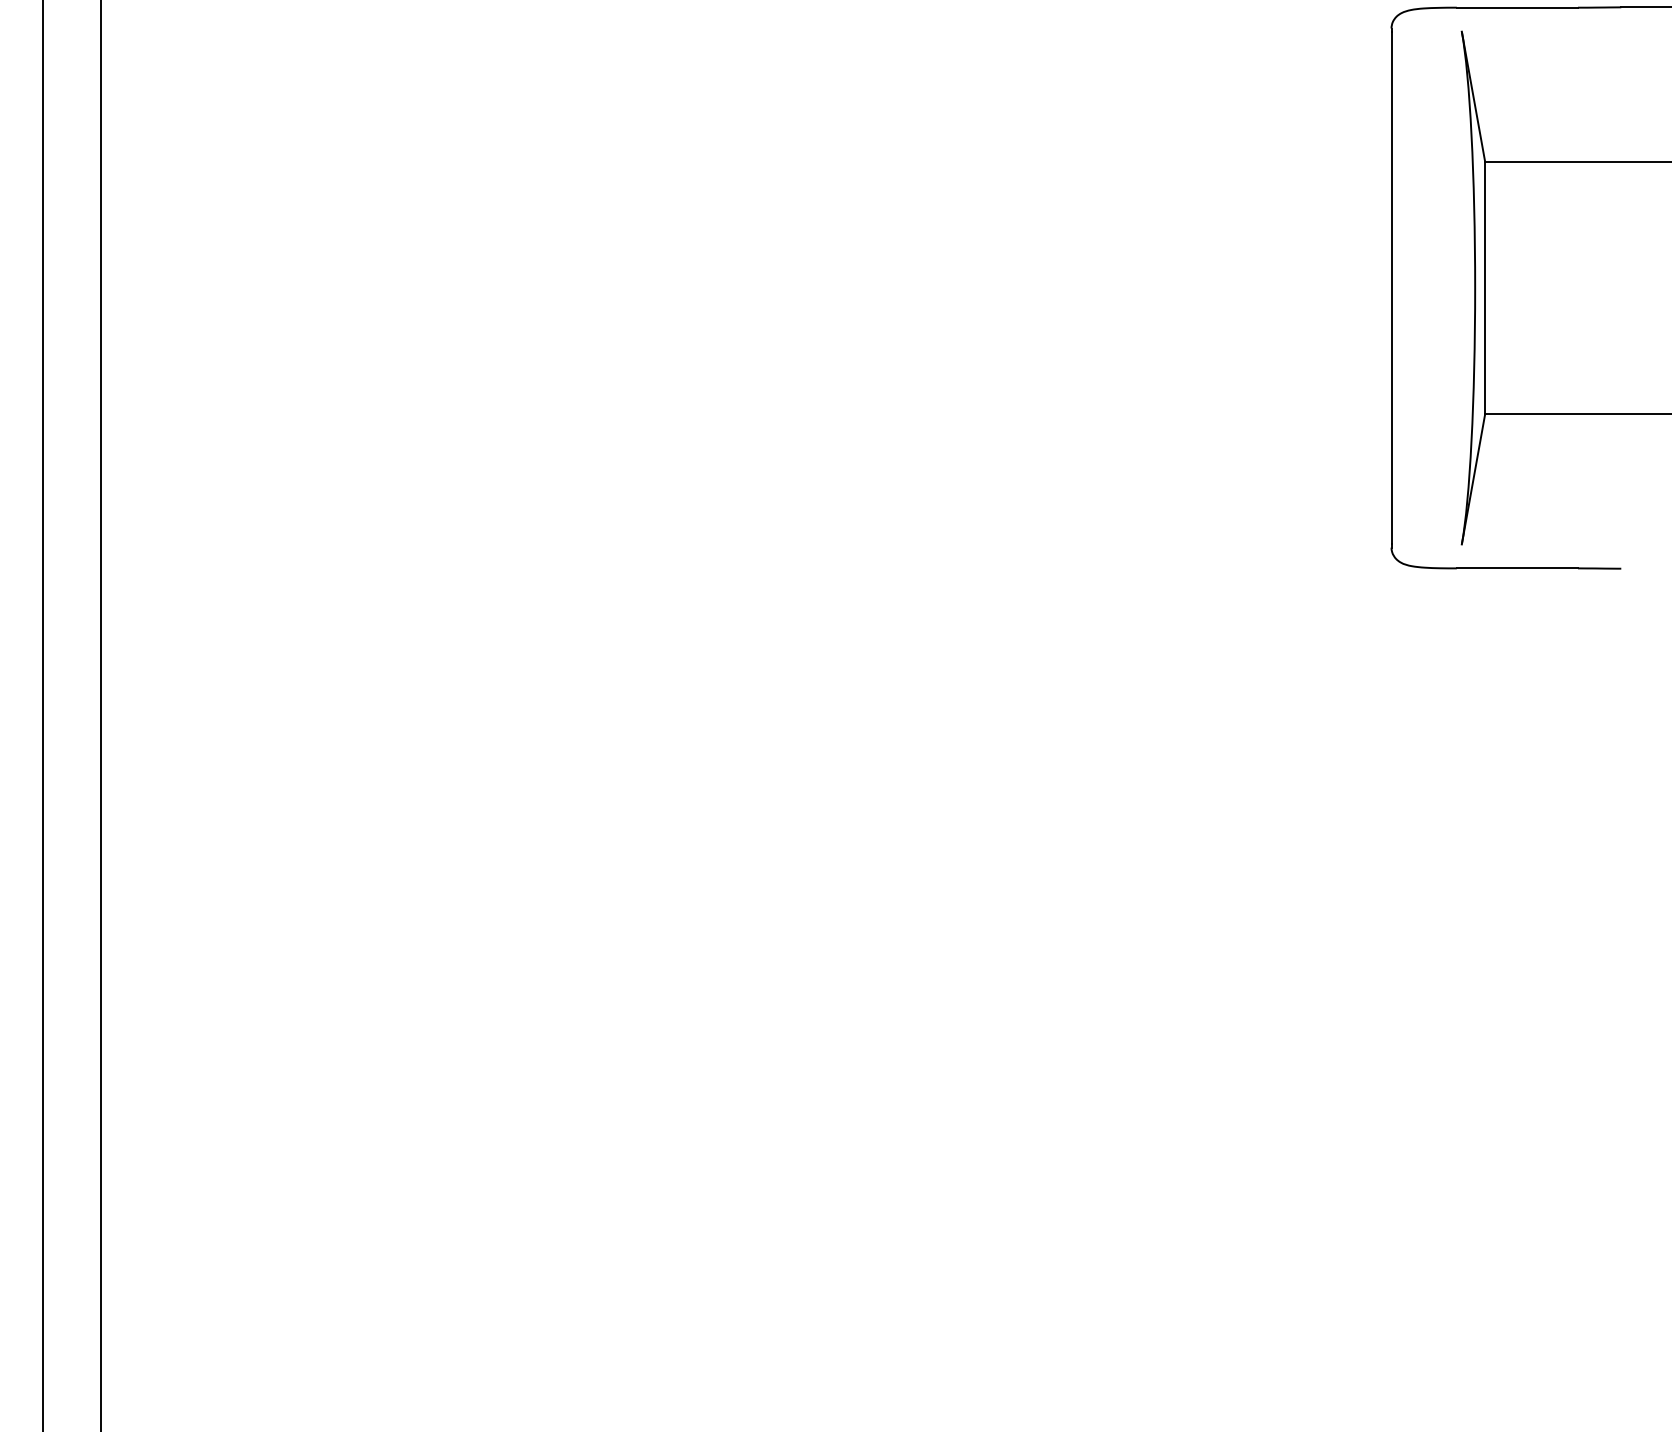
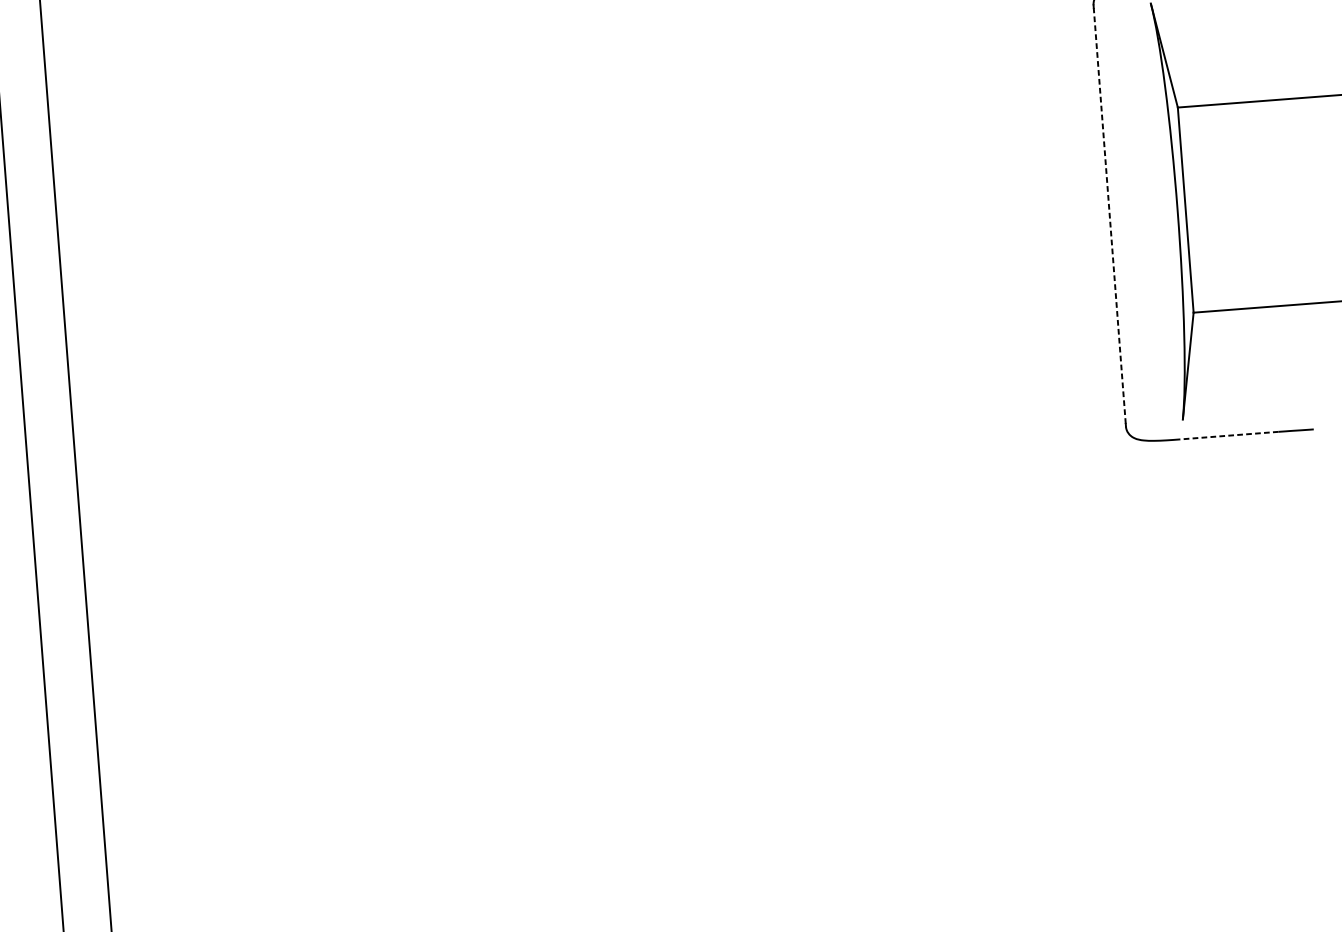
line: (1391, 287) -> (1109, 215), solid -> dashed
line: (1517, 568) -> (1229, 435), solid -> dashed

